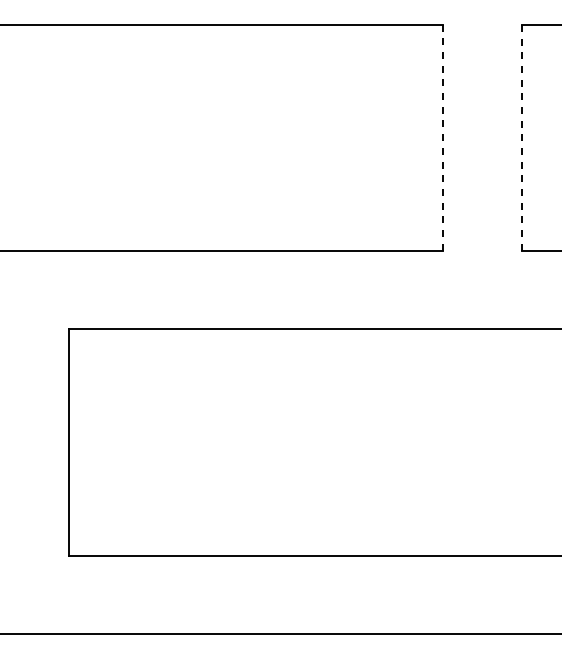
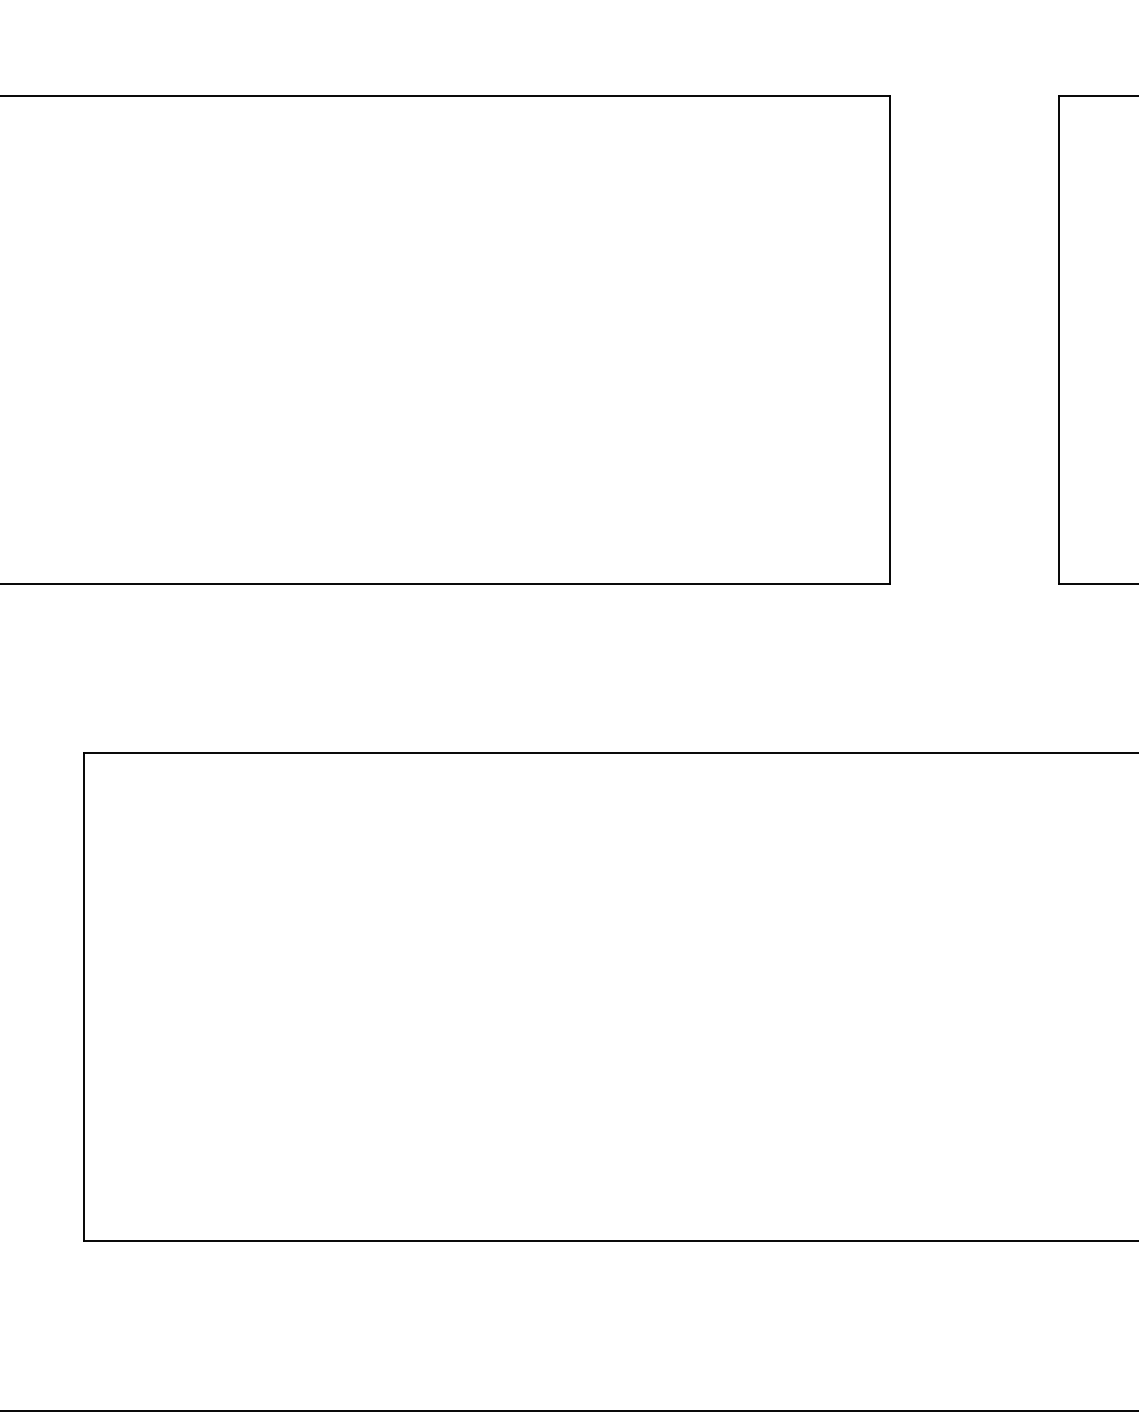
line: (521, 137) -> (1059, 339), dashed -> solid
line: (442, 138) -> (888, 341), dashed -> solid

